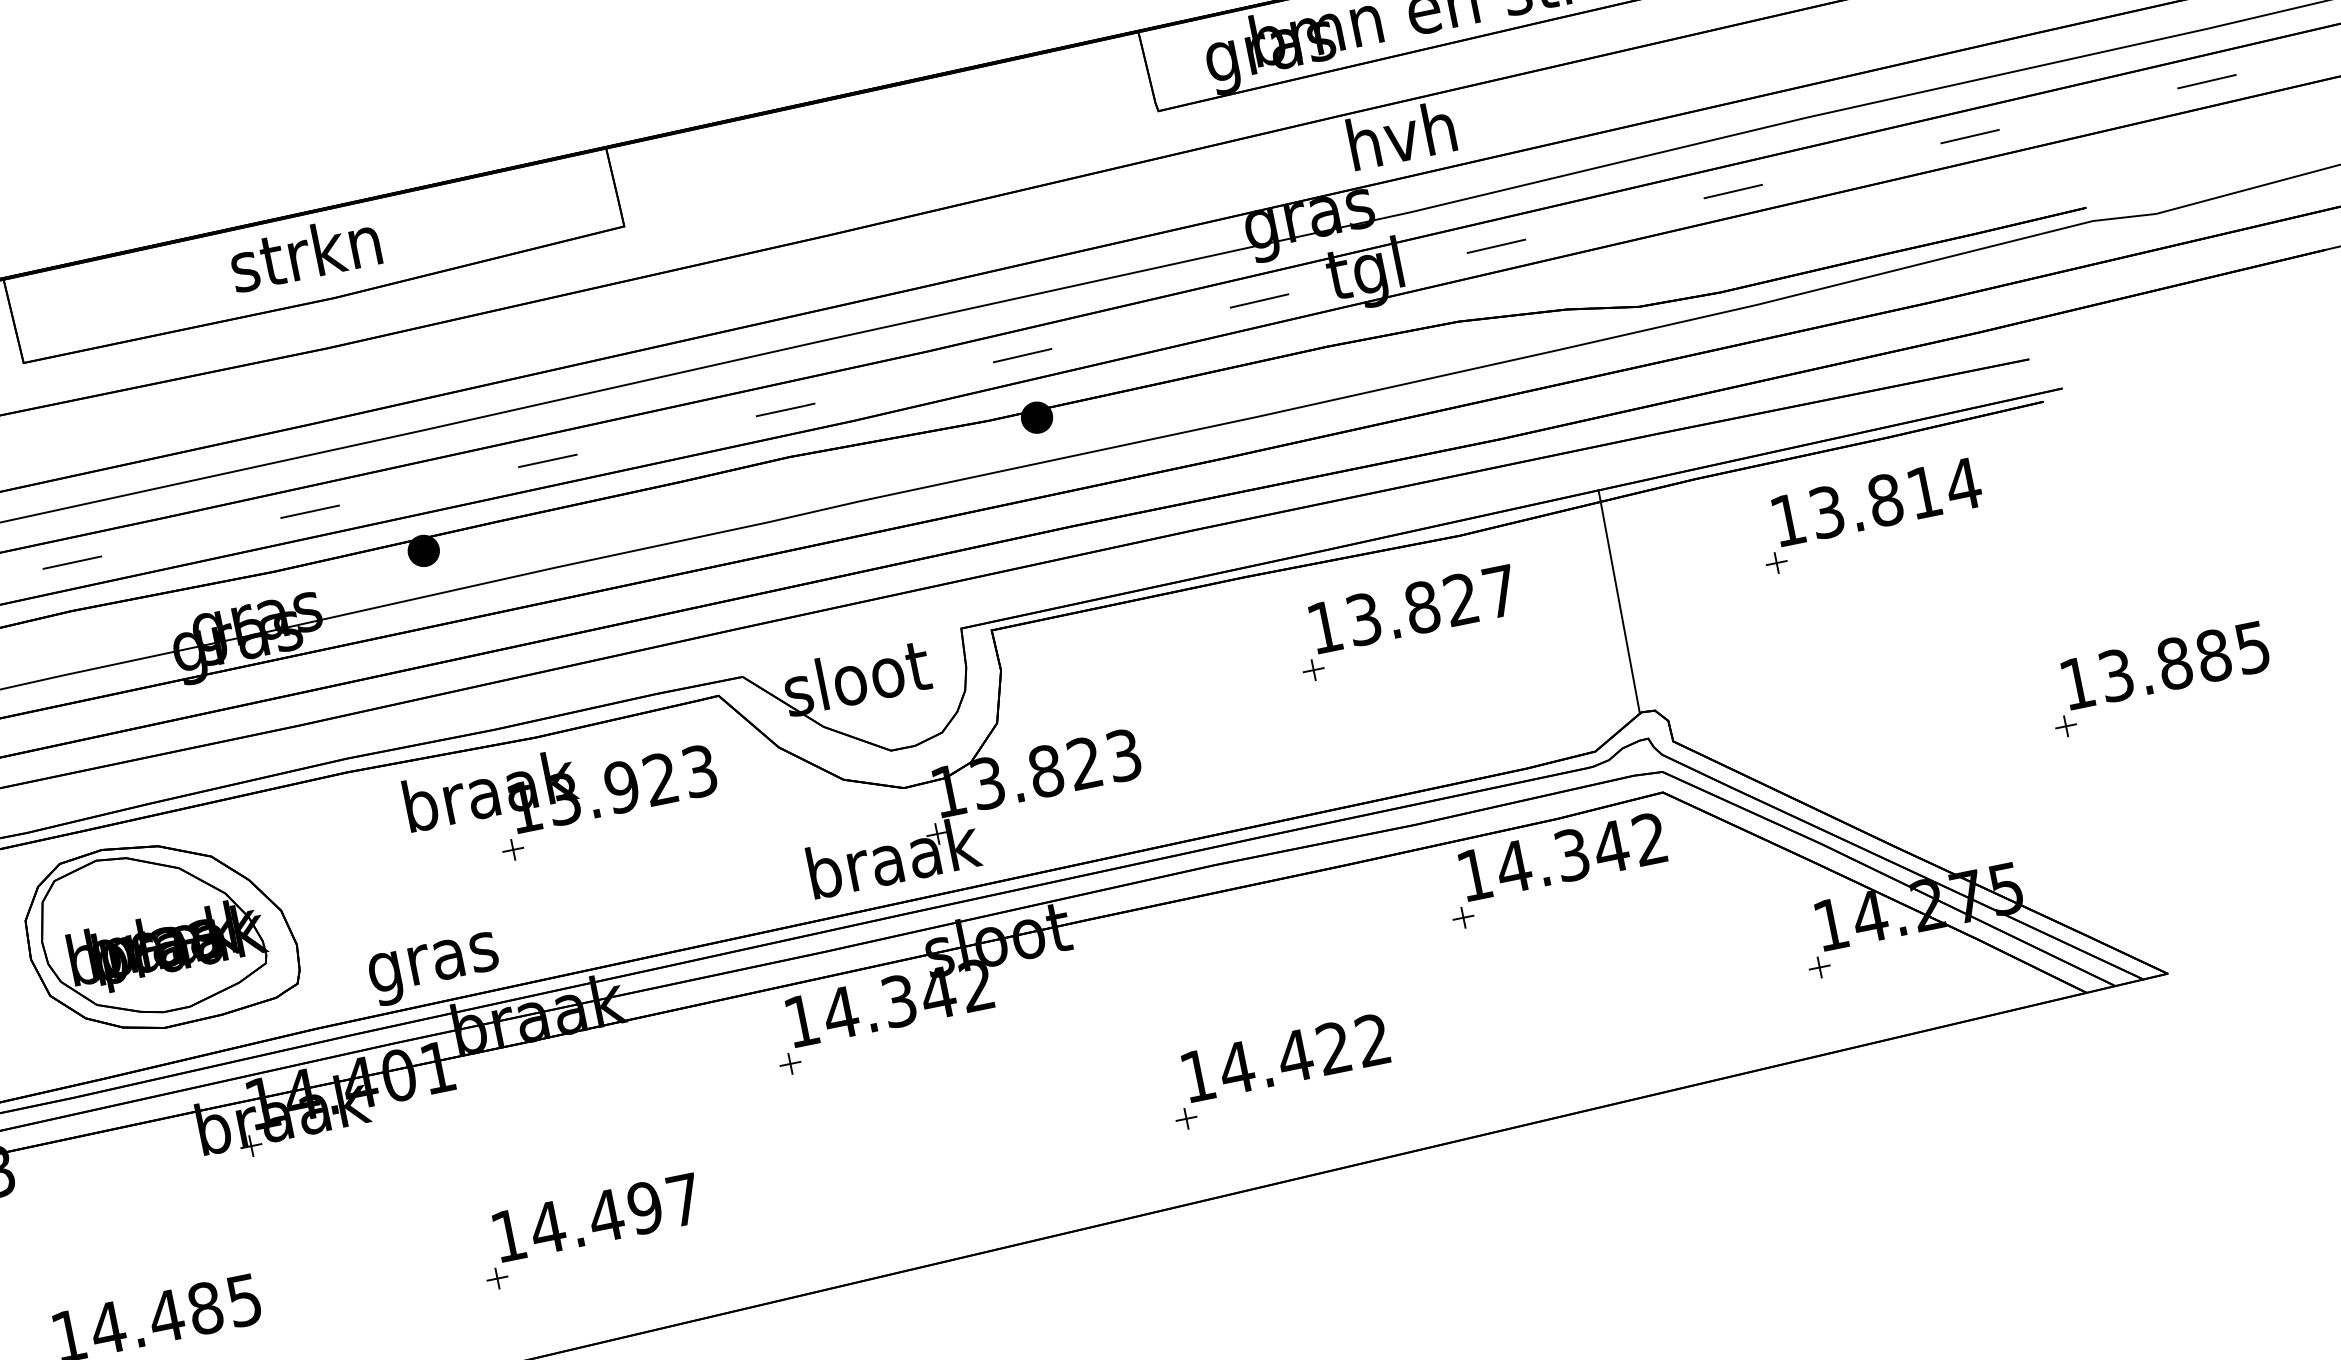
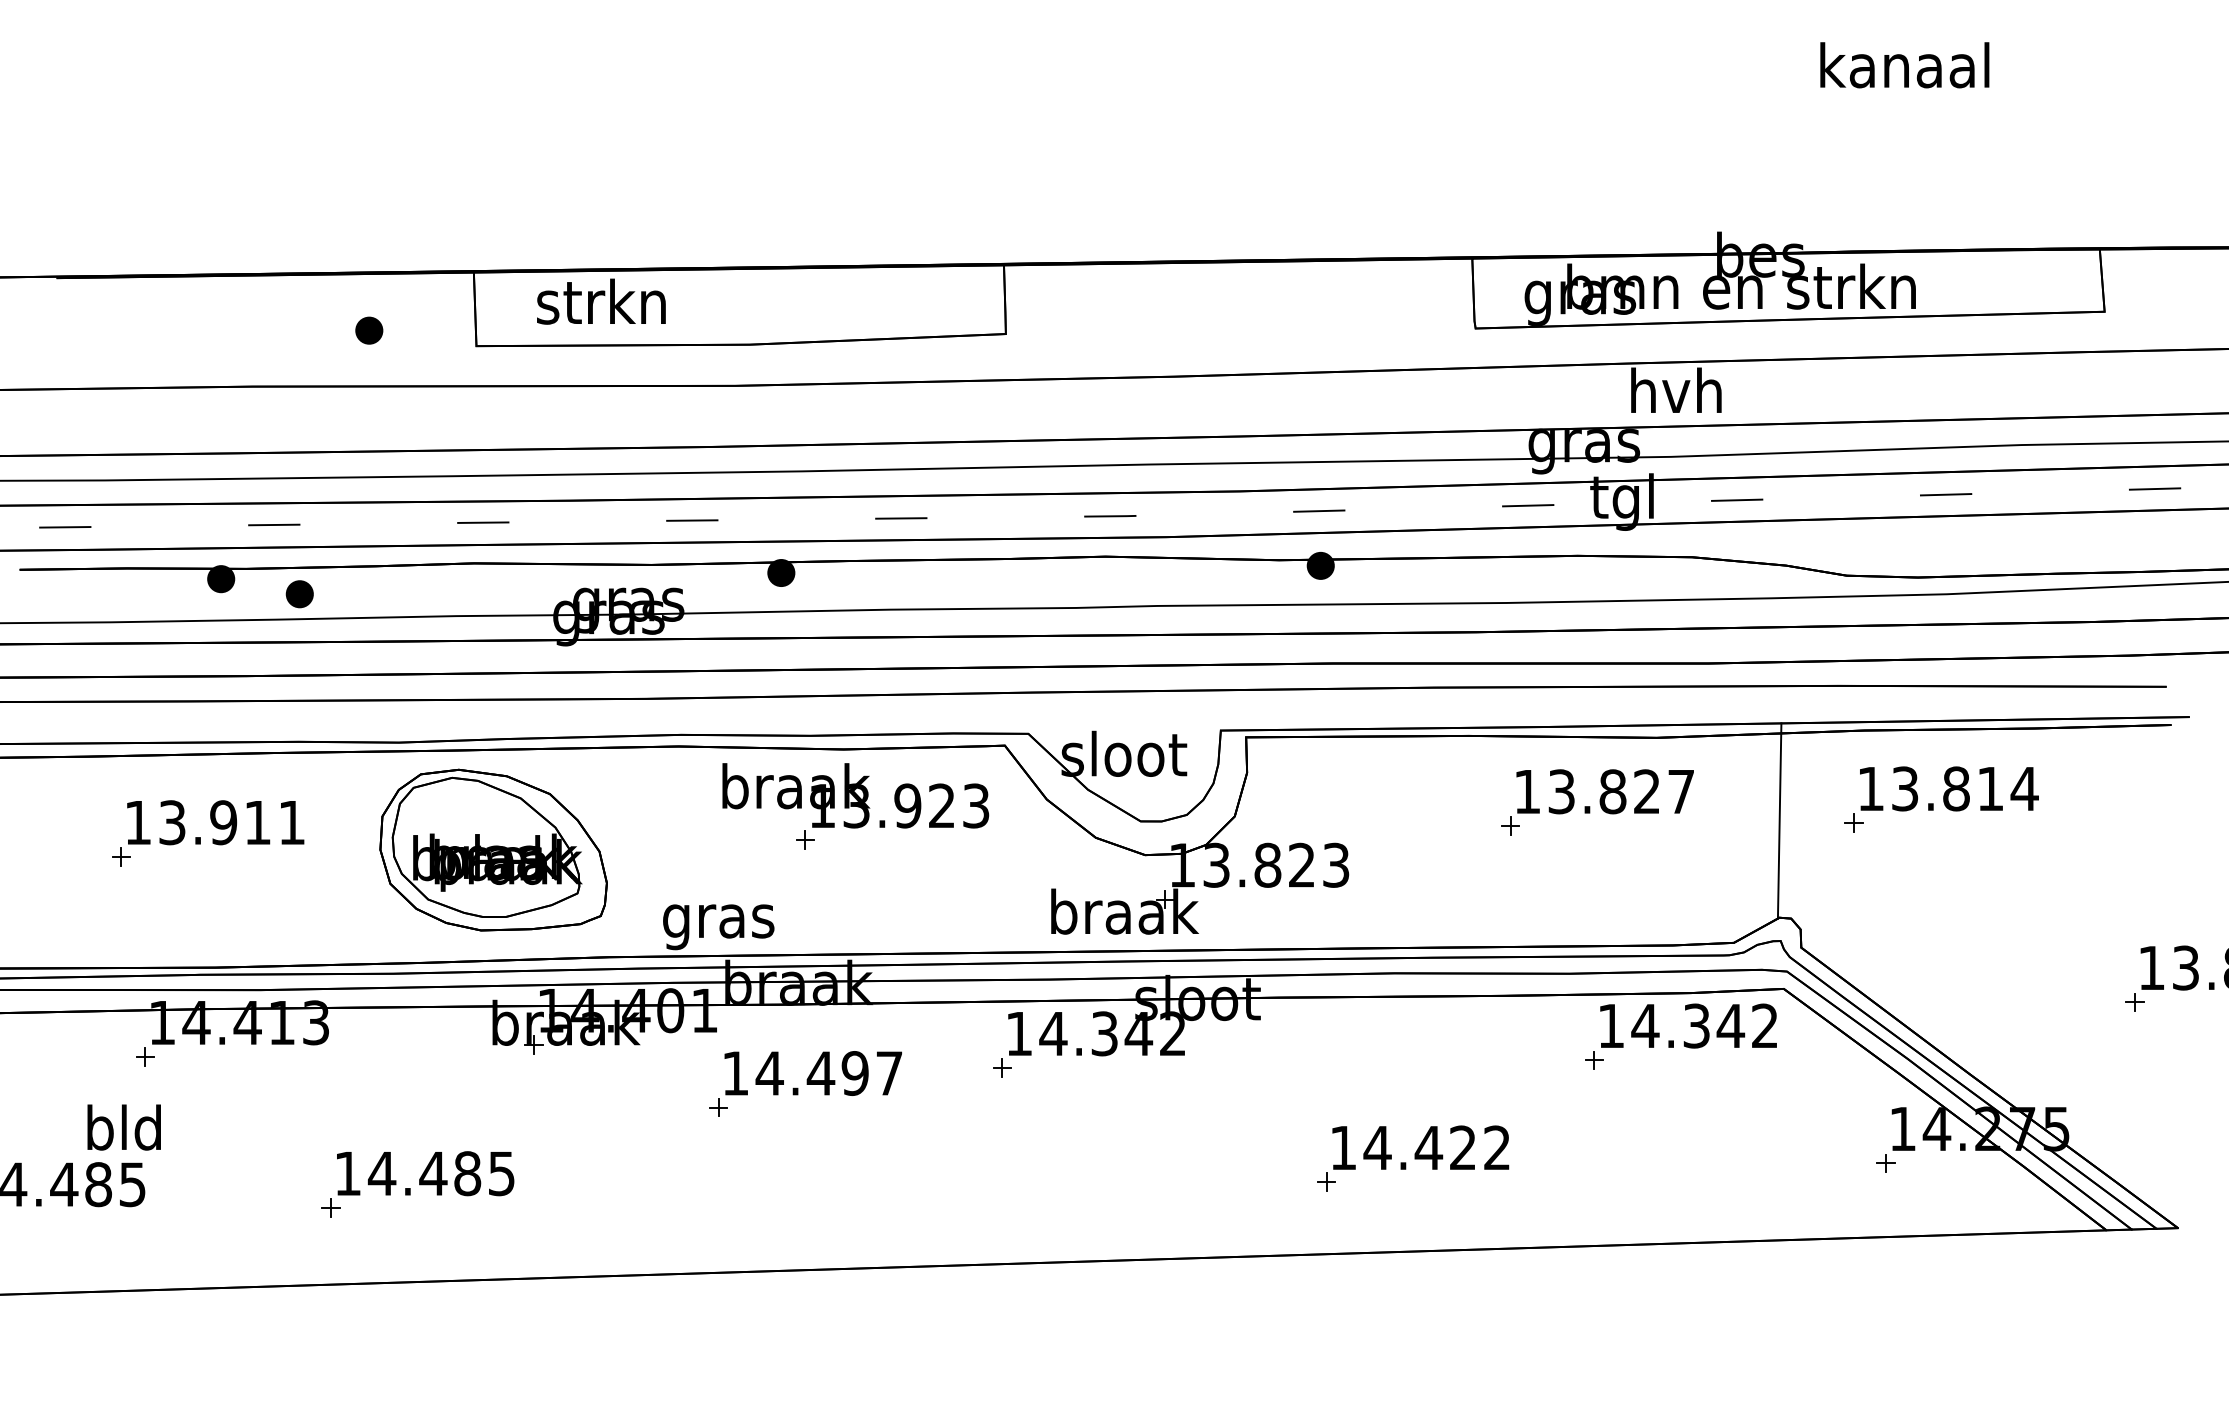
text: (305, 252) -> (601, 301), moved
part: (1870, 515) -> (1941, 799), moved
part: (590, 1230) -> (805, 1083), moved

